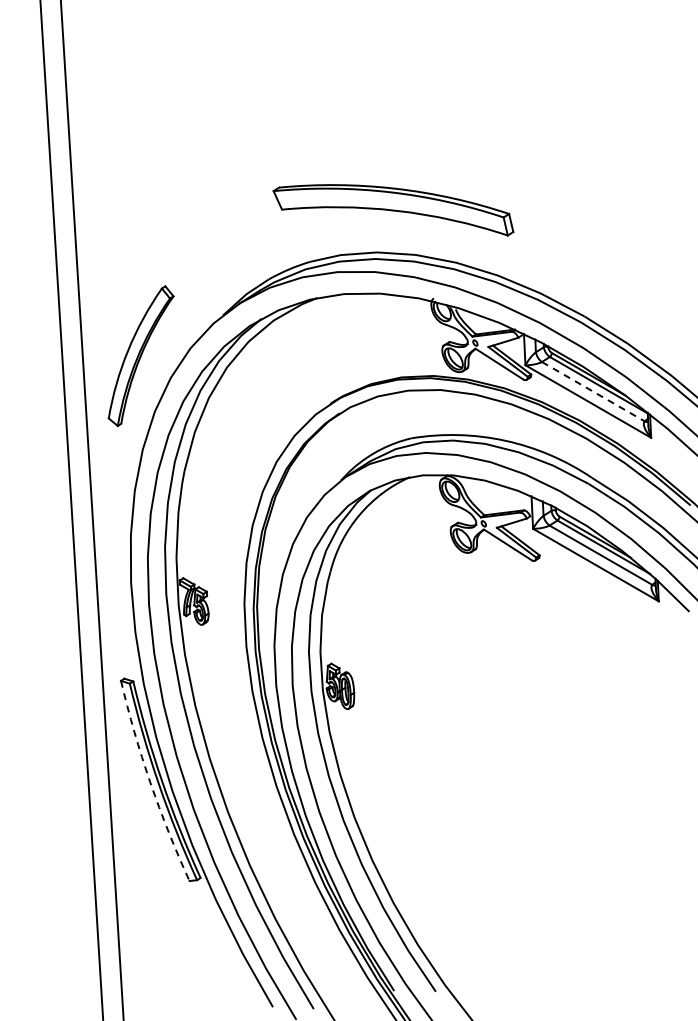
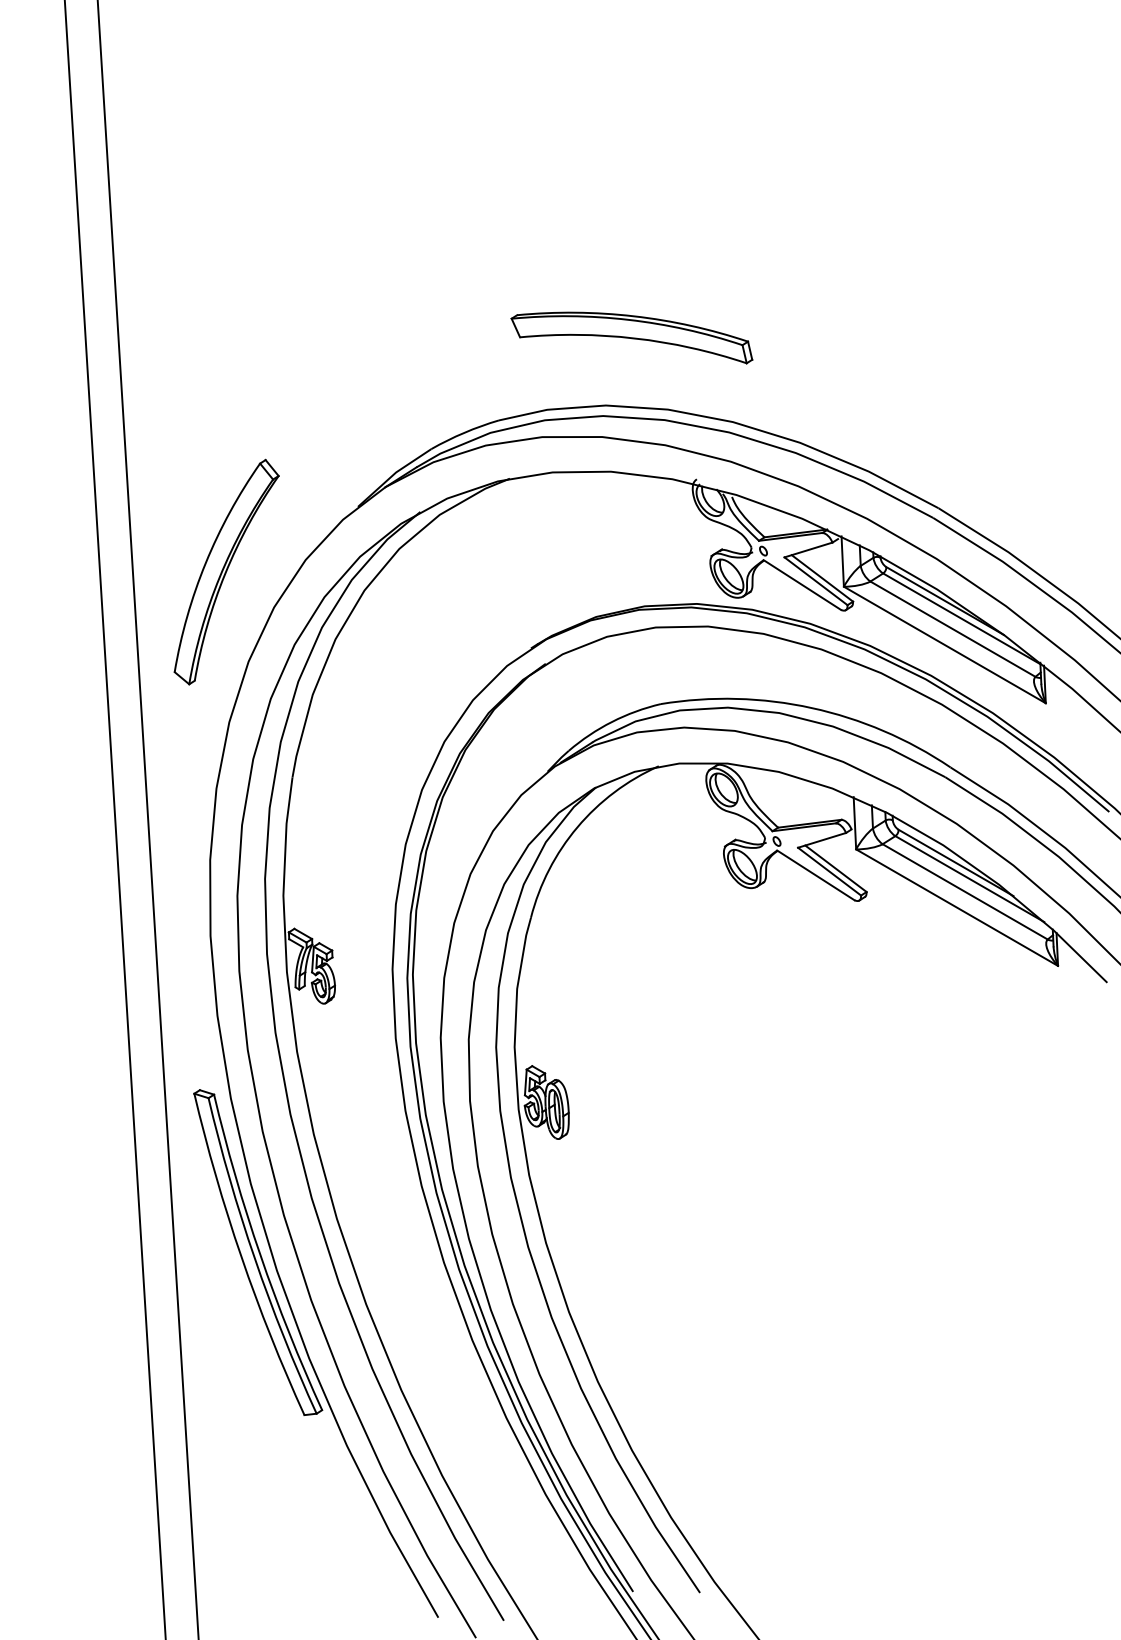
part: (393, 210) -> (631, 338), size x0.62
line: (593, 391) -> (953, 628), dashed -> solid
arc: (150, 782) -> (241, 1256), dashed -> solid

